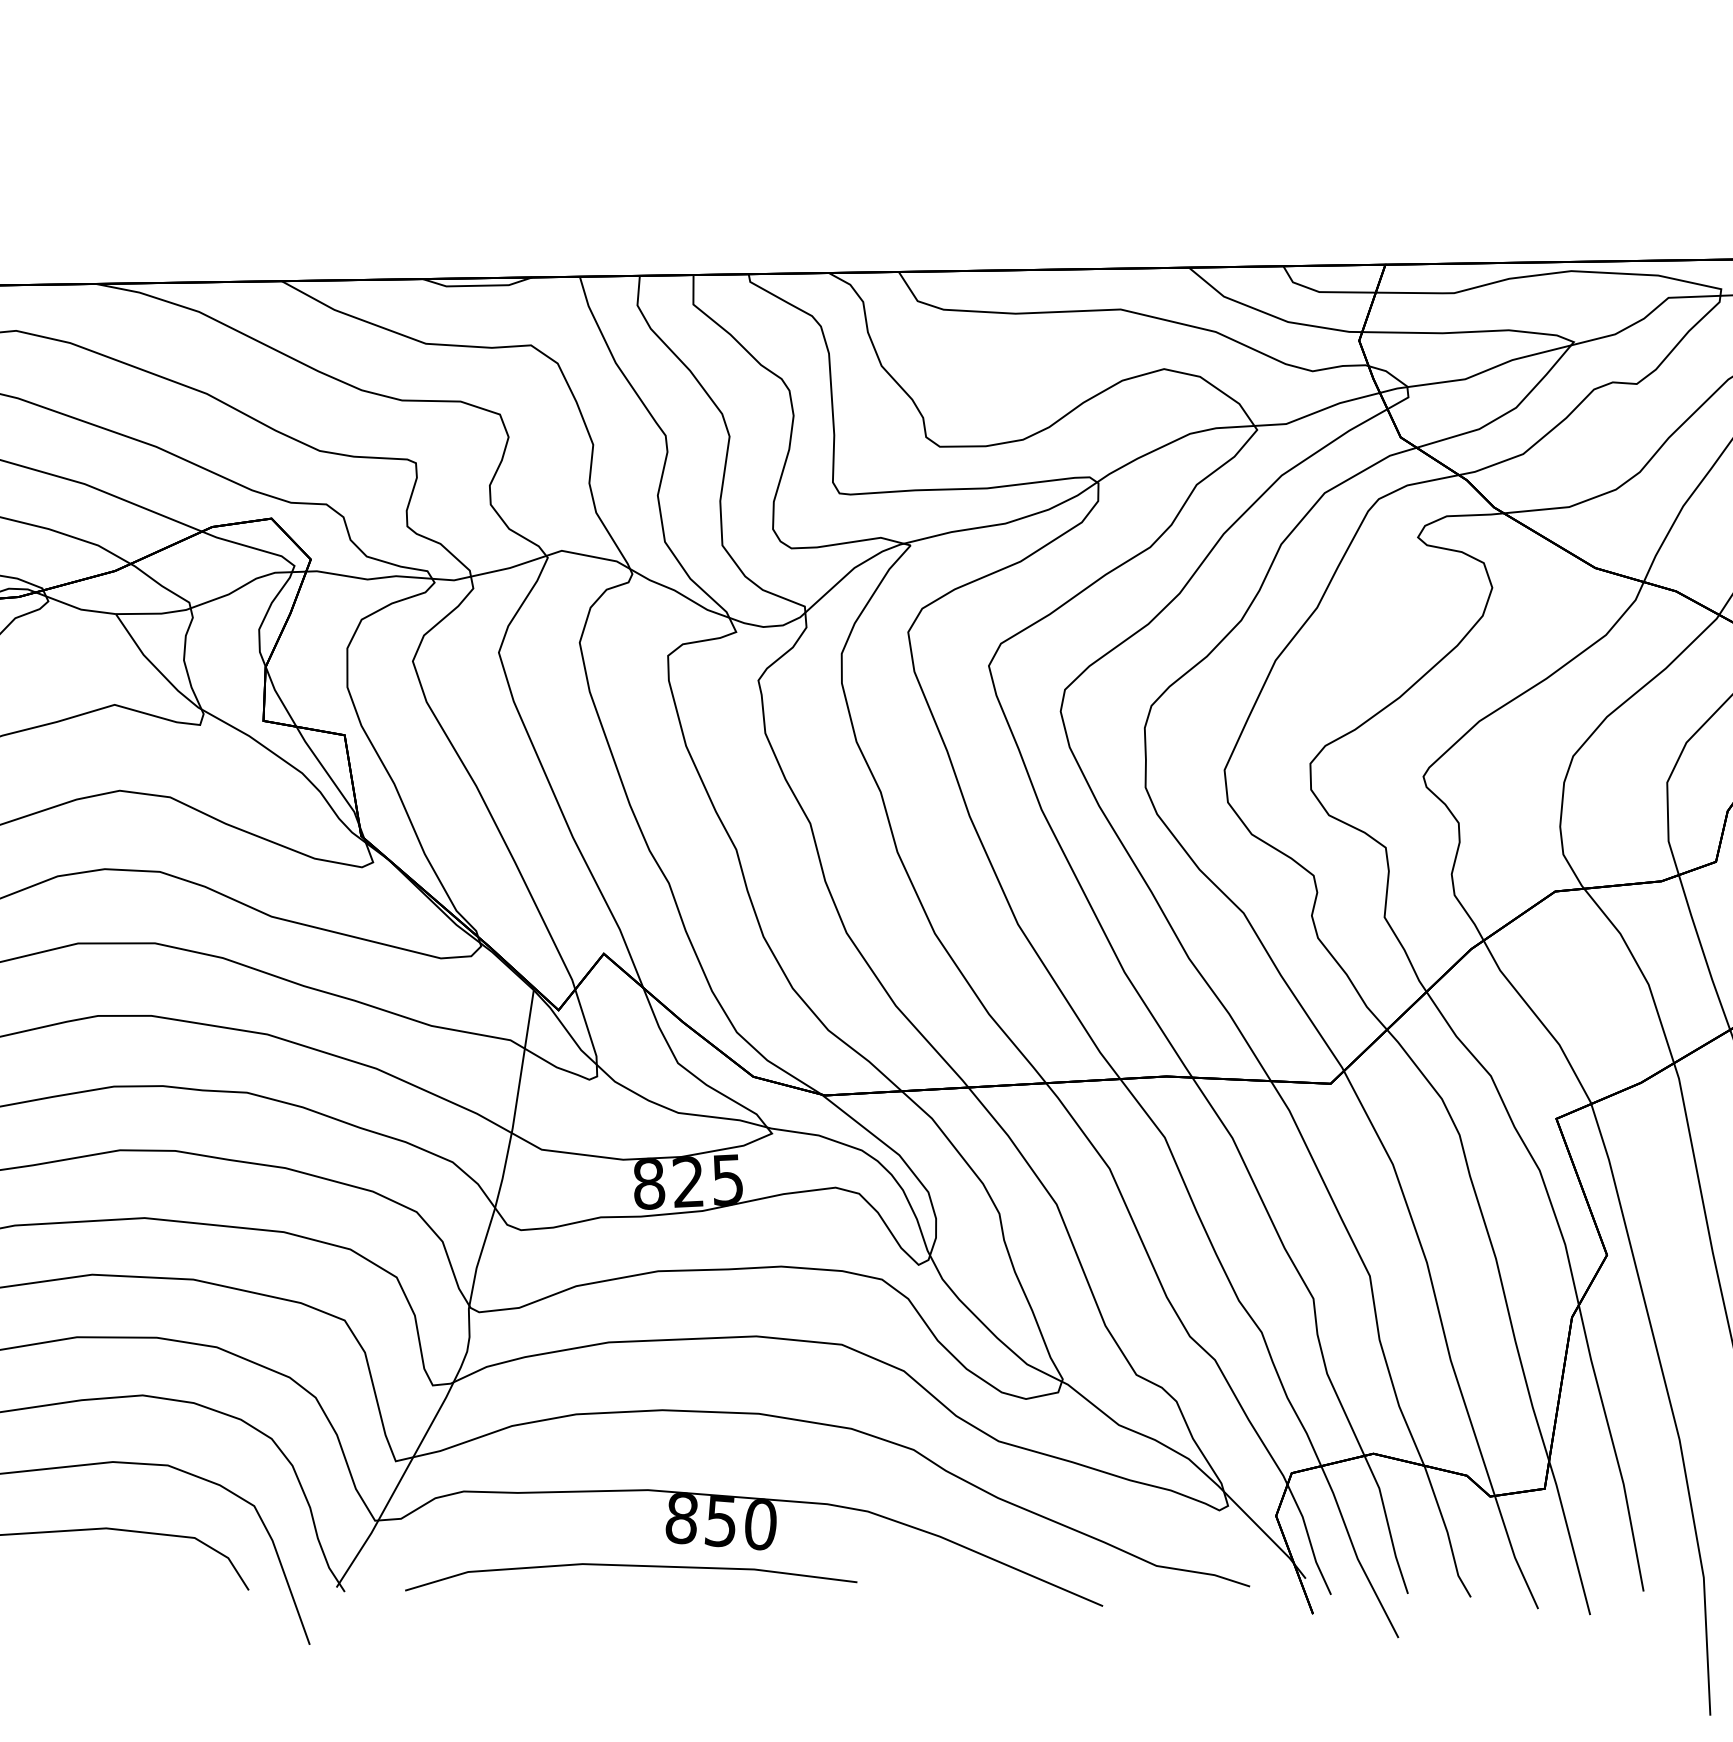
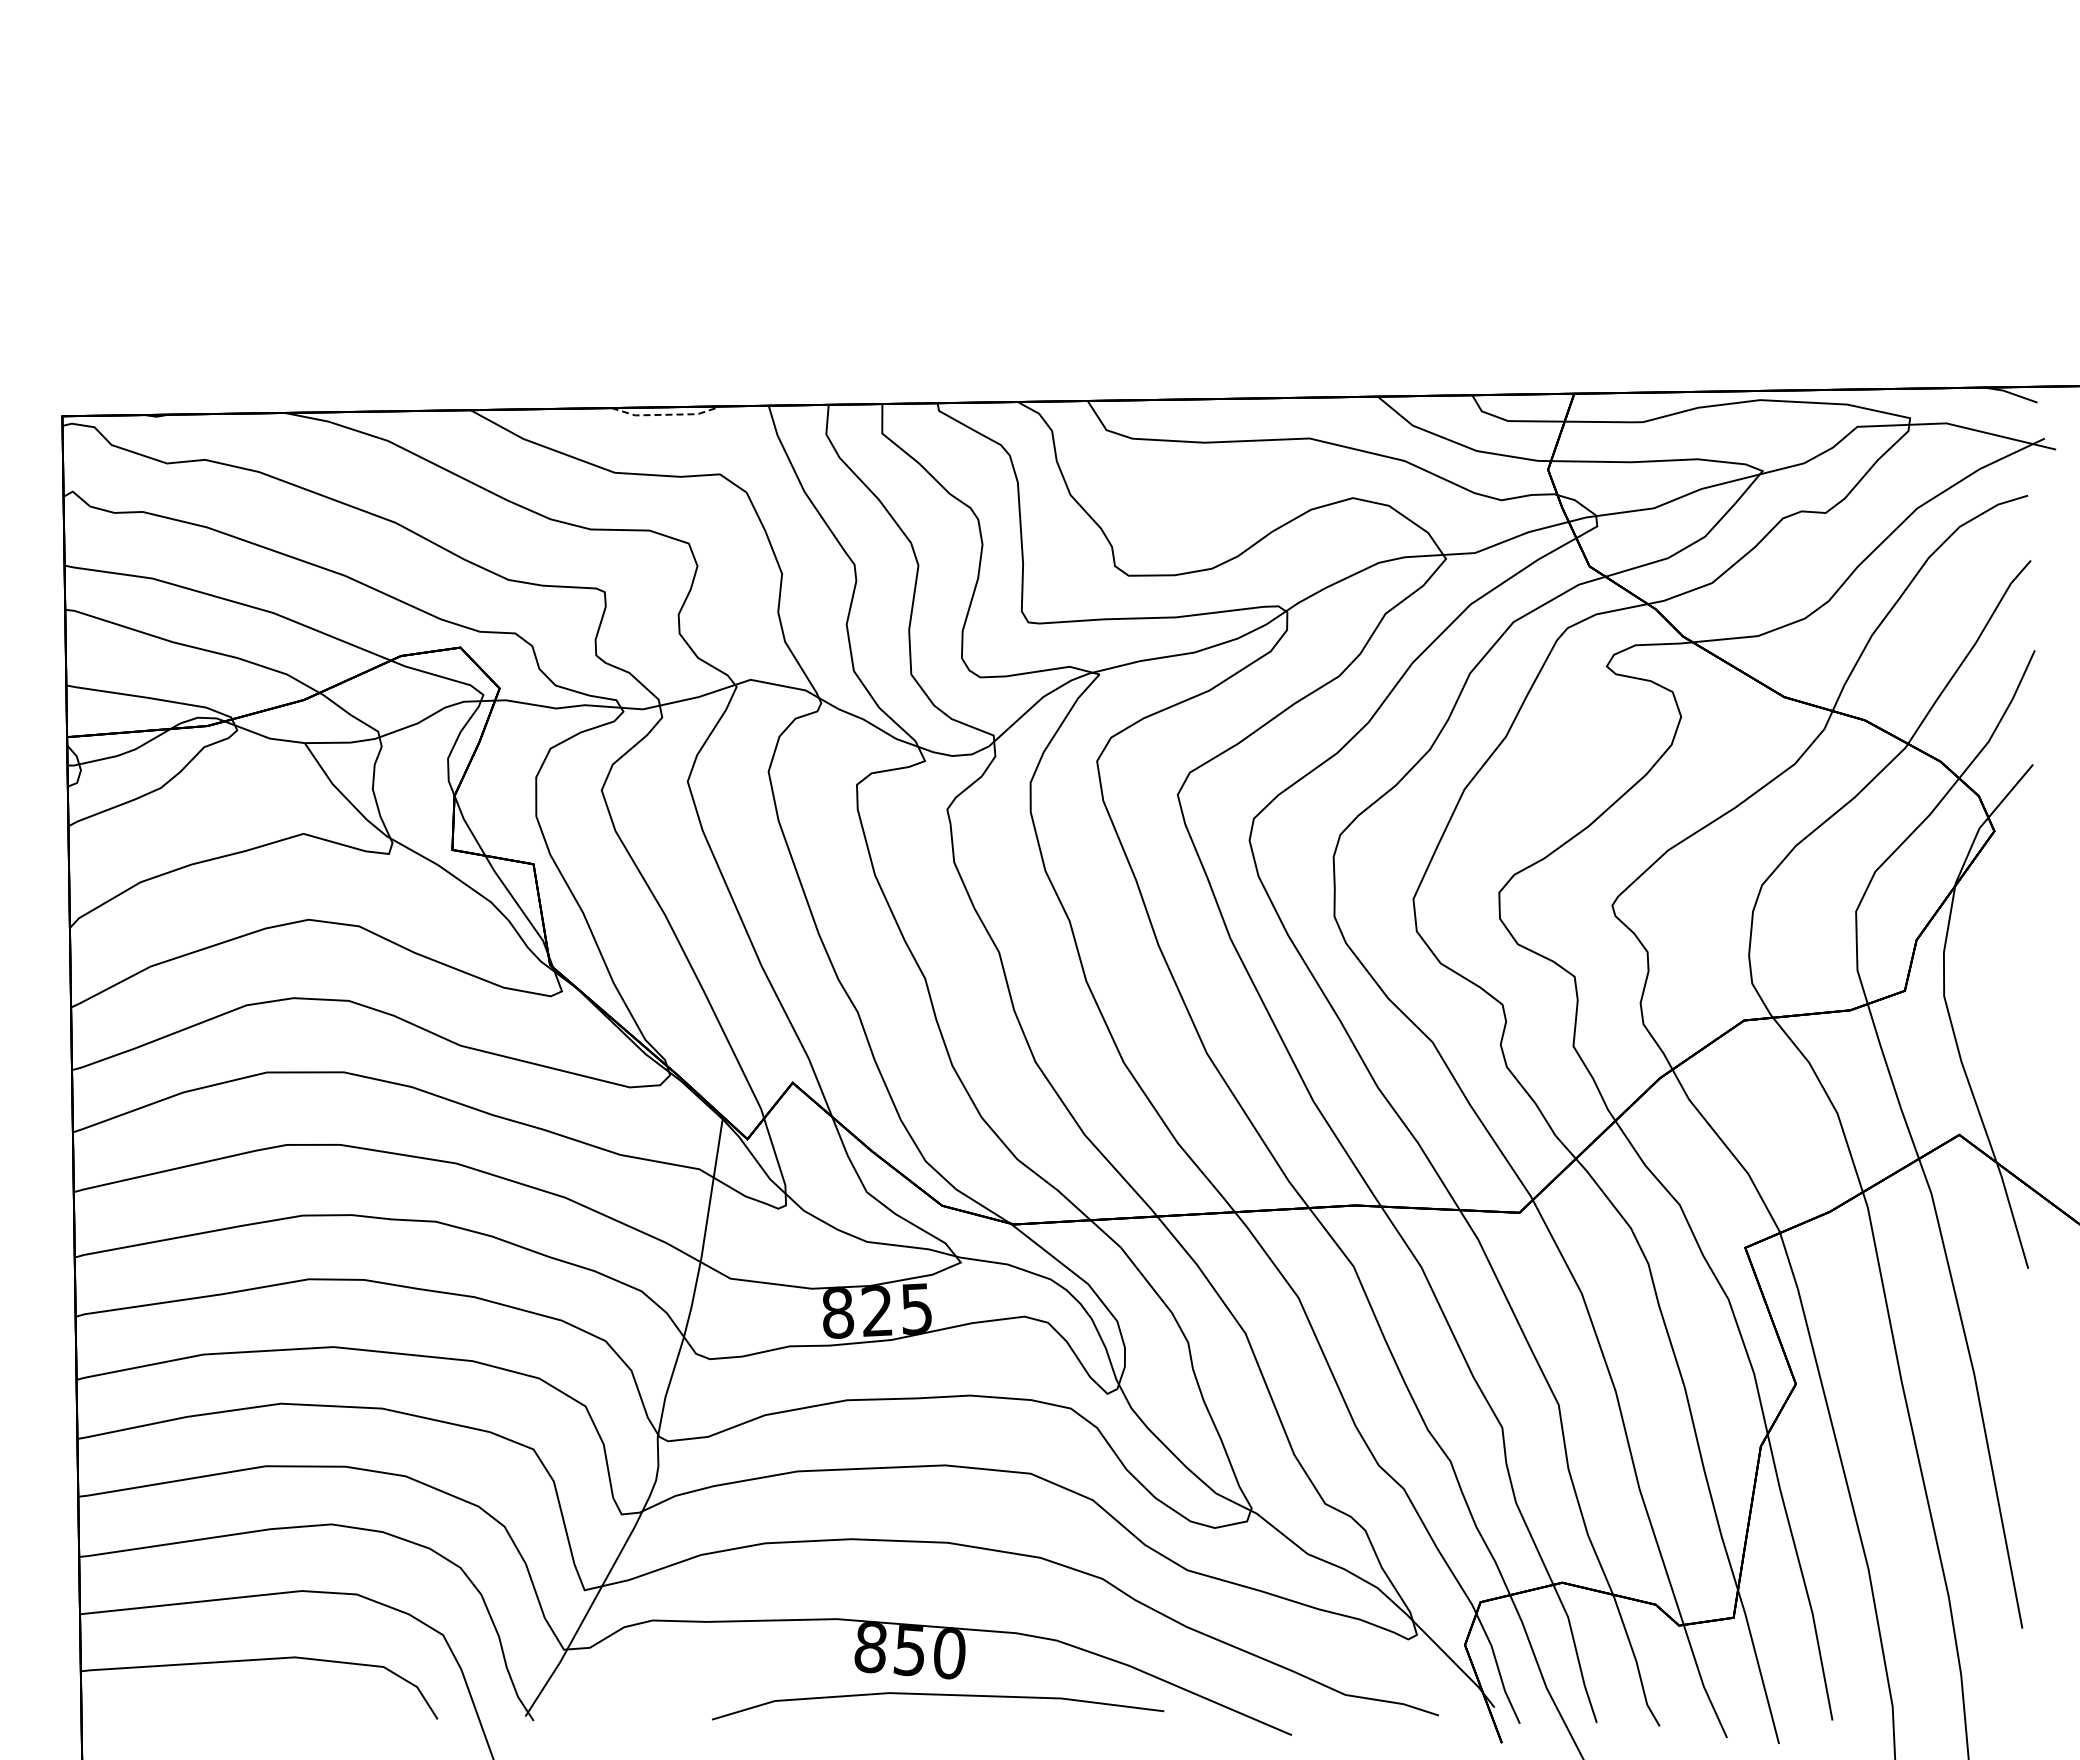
line: (478, 285) -> (667, 414), solid -> dashed
line: (631, 1566) -> (938, 1695), moved

